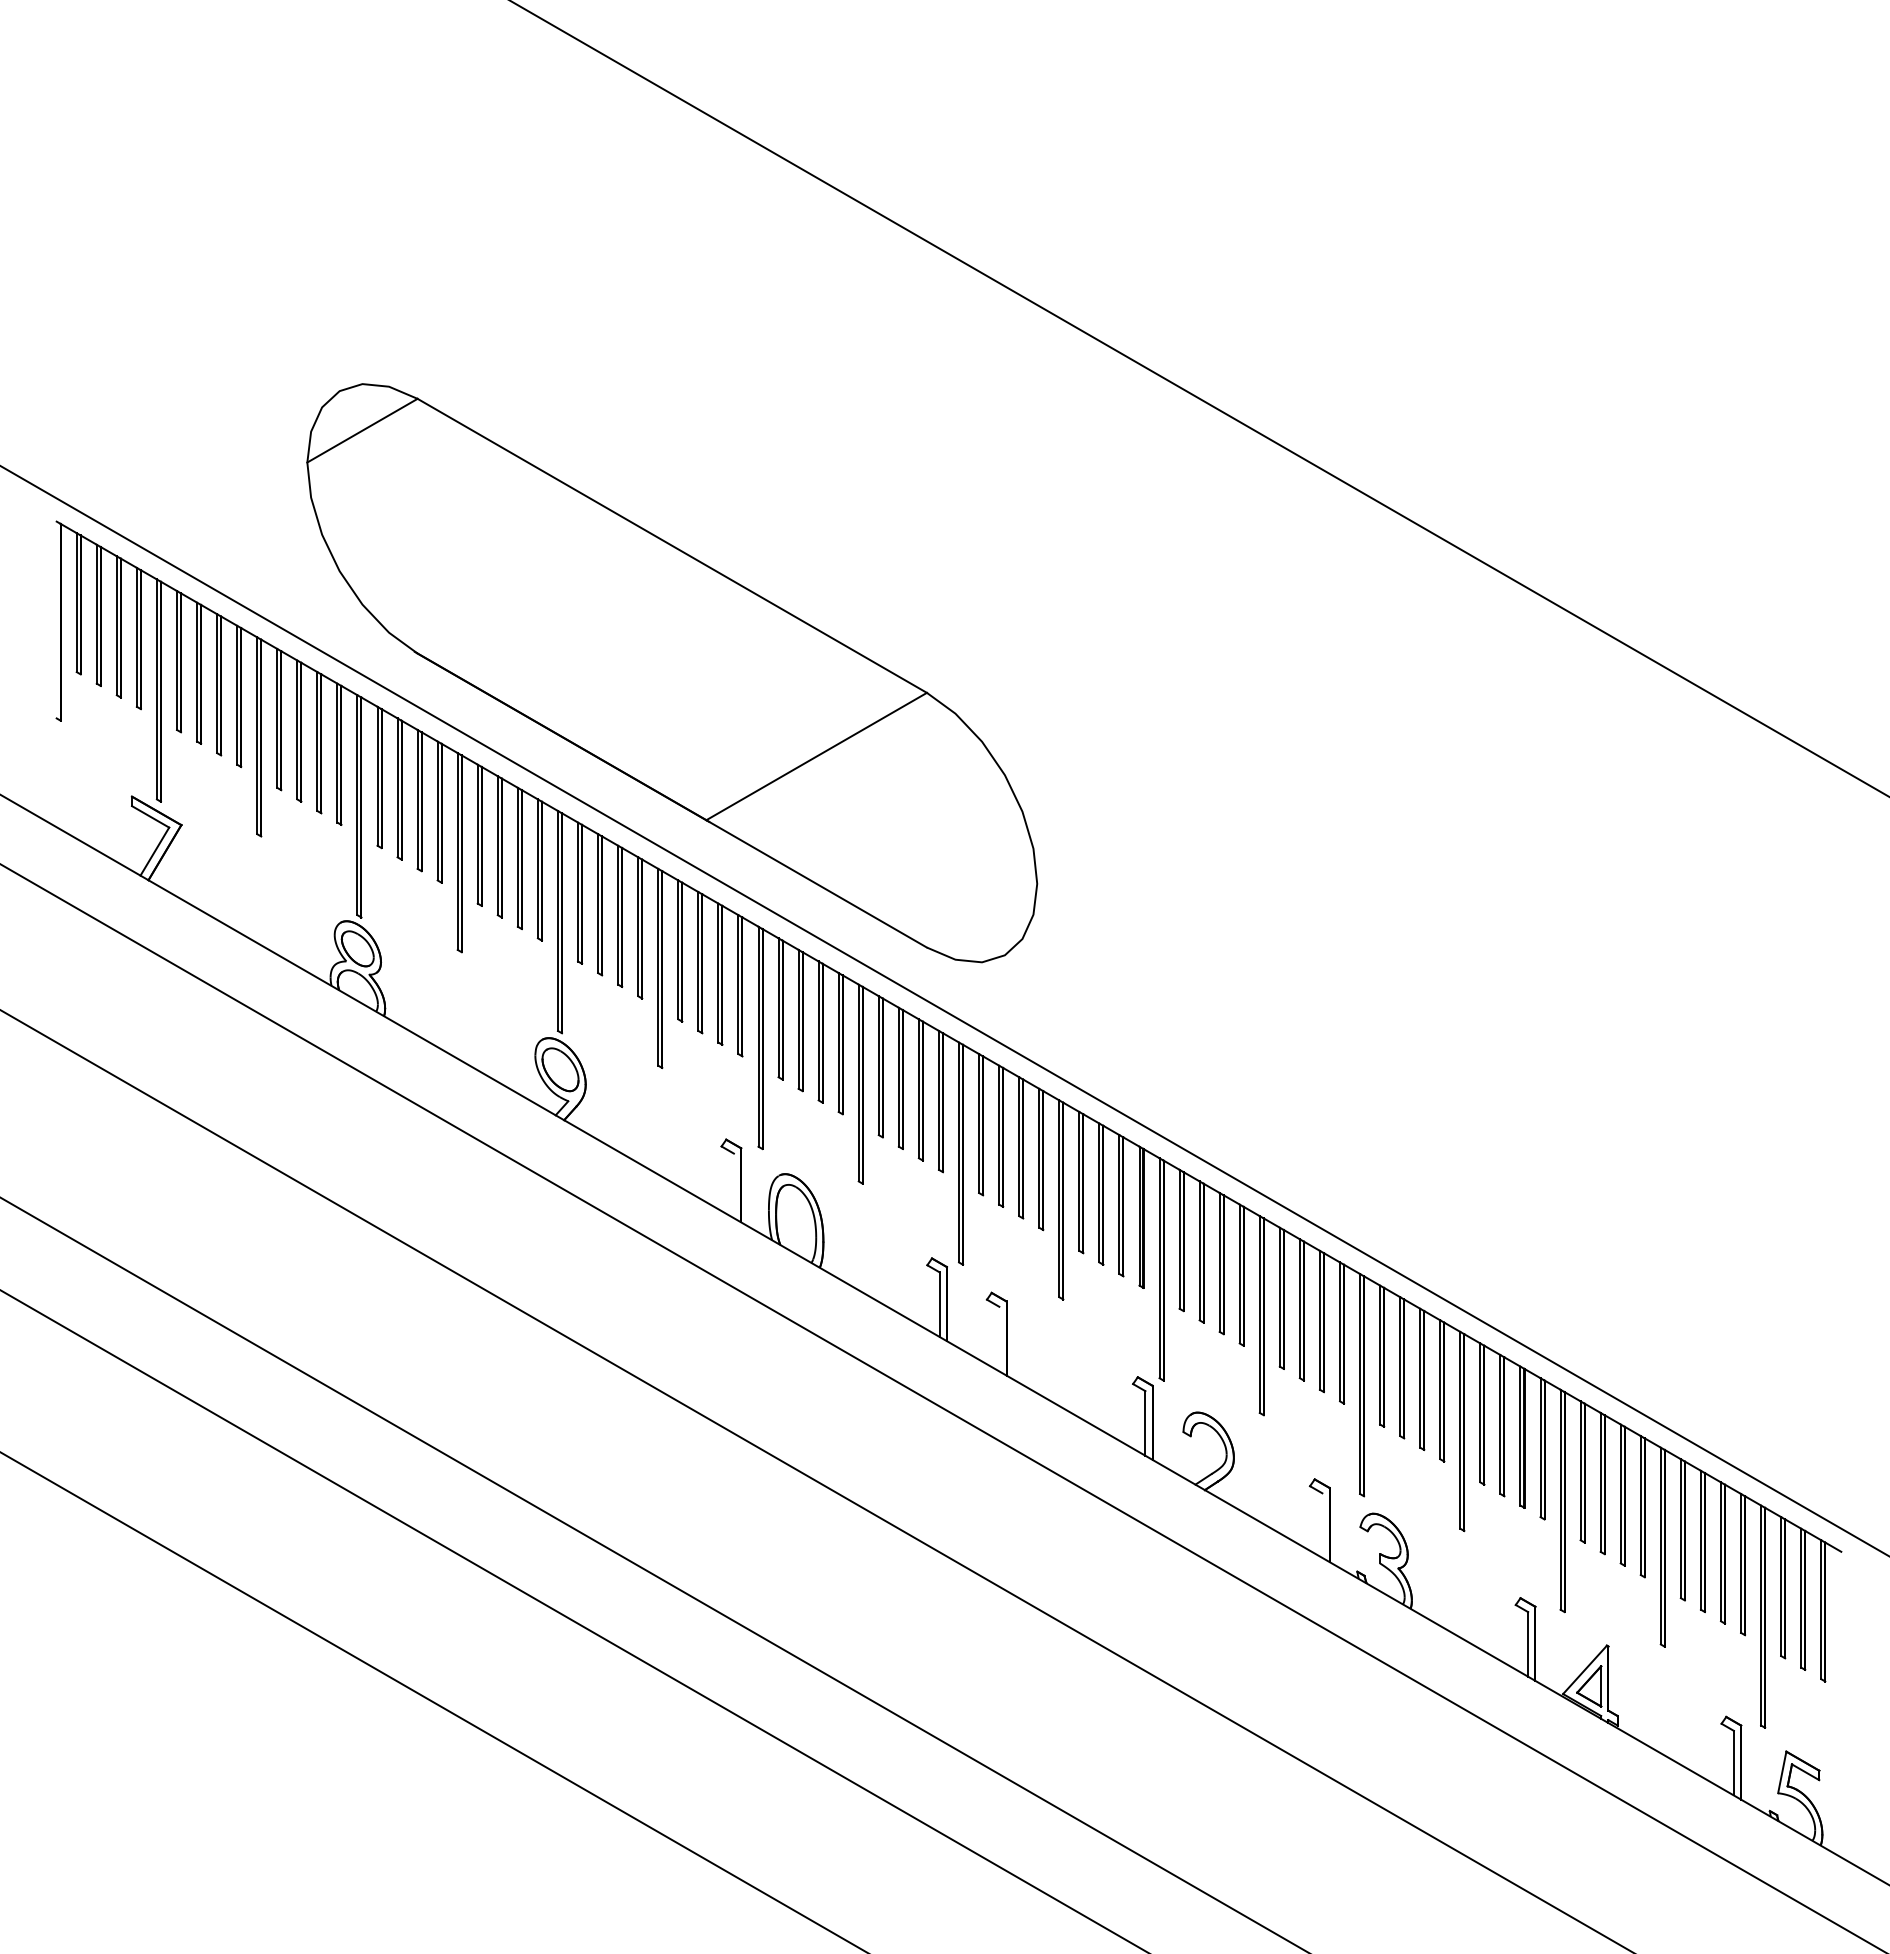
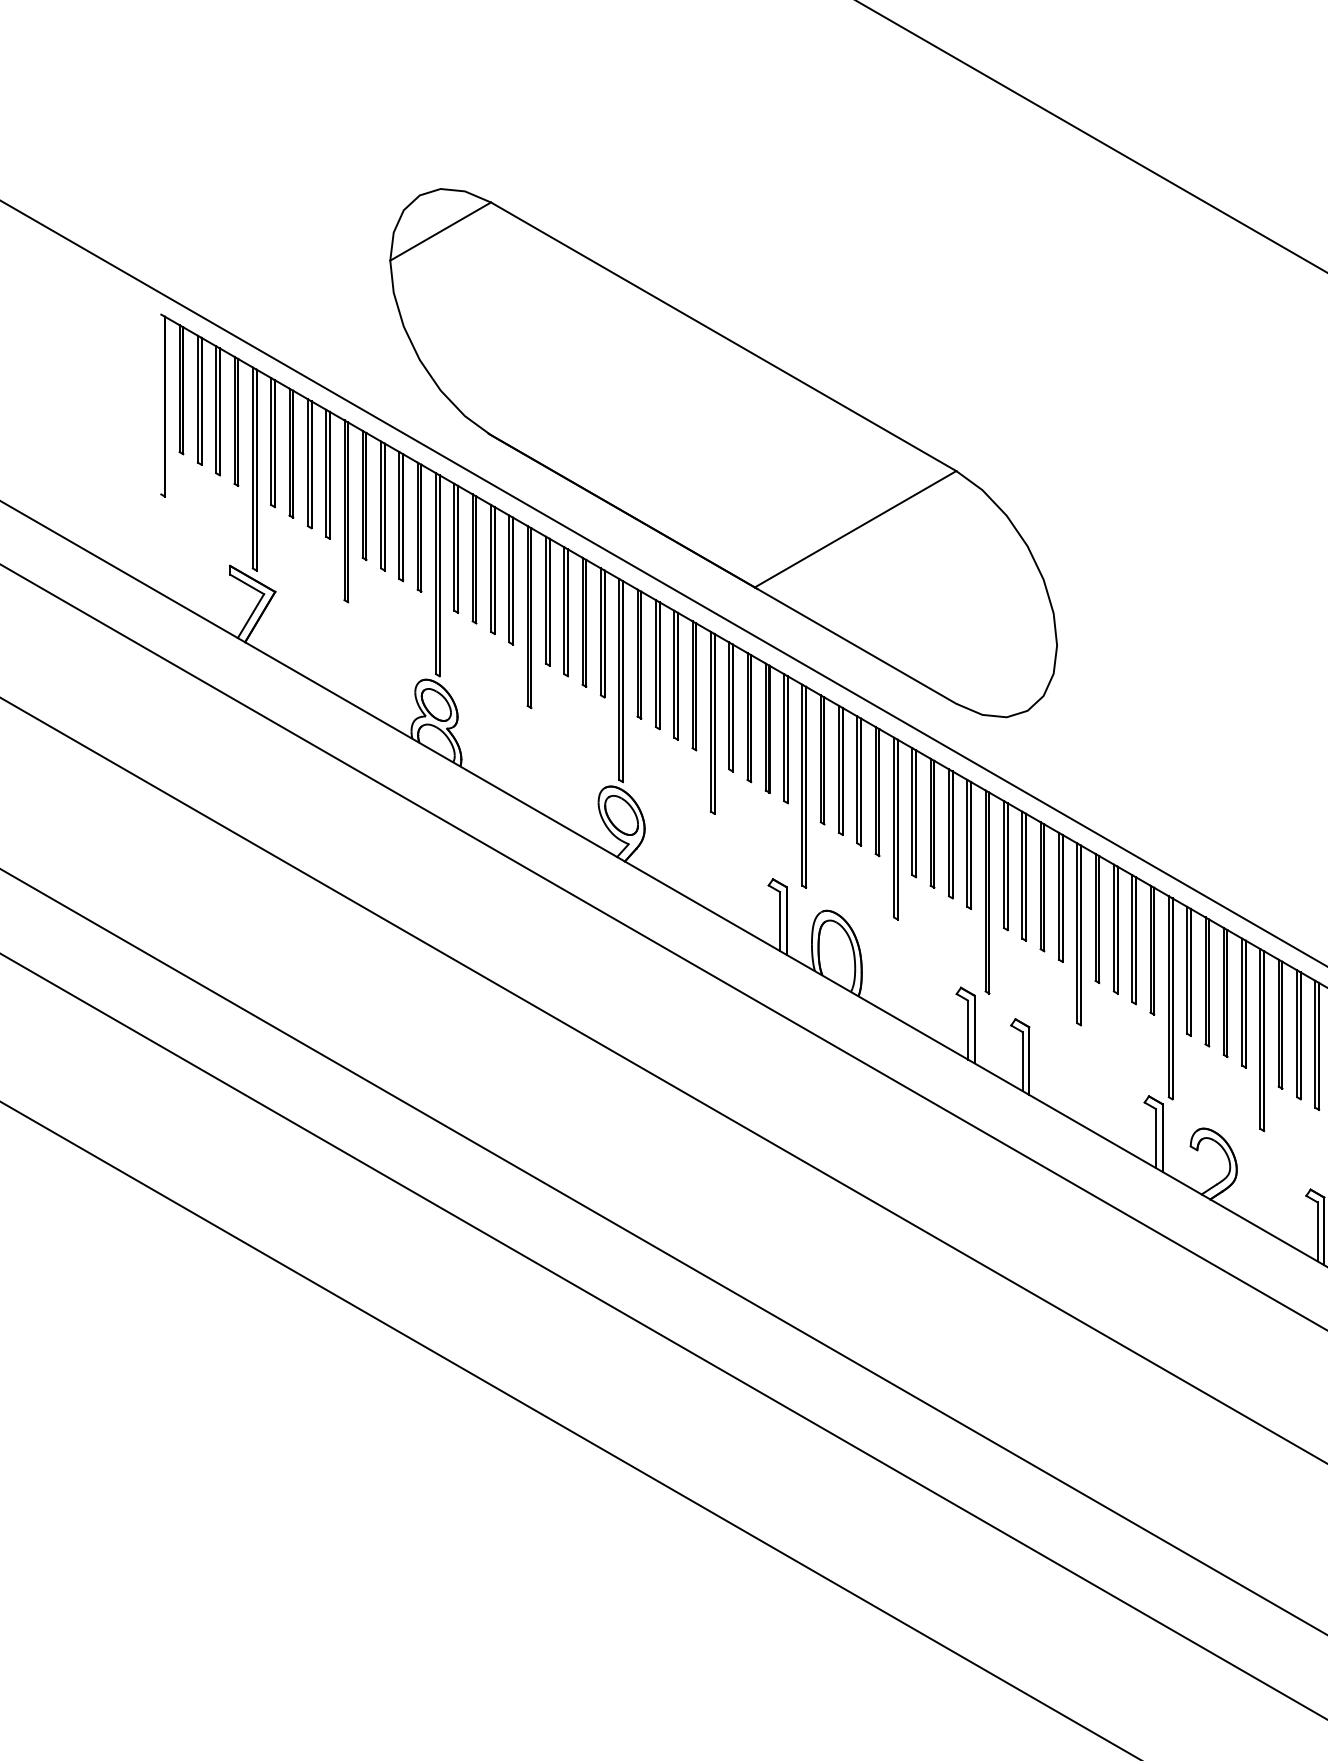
line: (733, 1185) -> (779, 921), added
line: (999, 1338) -> (1022, 1060), added
line: (1322, 1525) -> (1317, 1231), added

